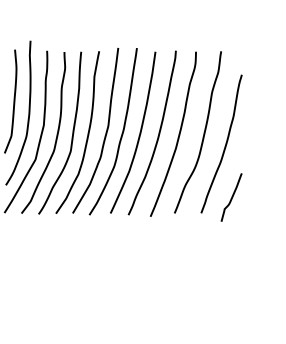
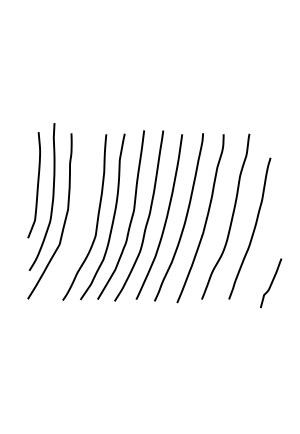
curve: (55, 137) -> (80, 221), removed
curve: (232, 197) -> (271, 283), moved

